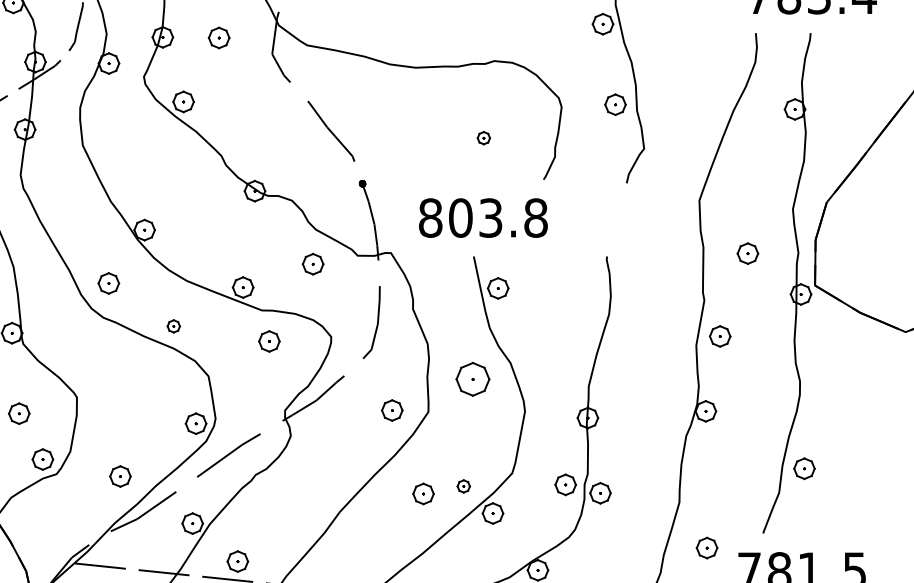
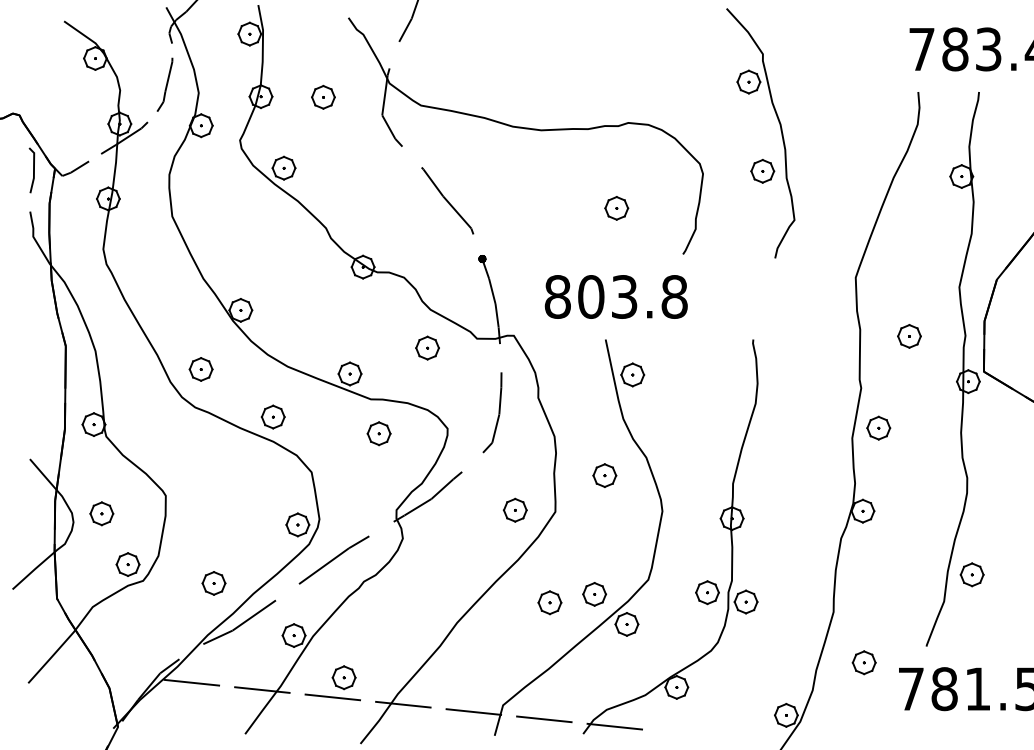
part: (483, 138) -> (616, 208), size x1.67
part: (173, 325) -> (272, 416), size x1.67
part: (472, 379) -> (604, 475), size x0.62
part: (463, 486) -> (594, 594), size x1.67

